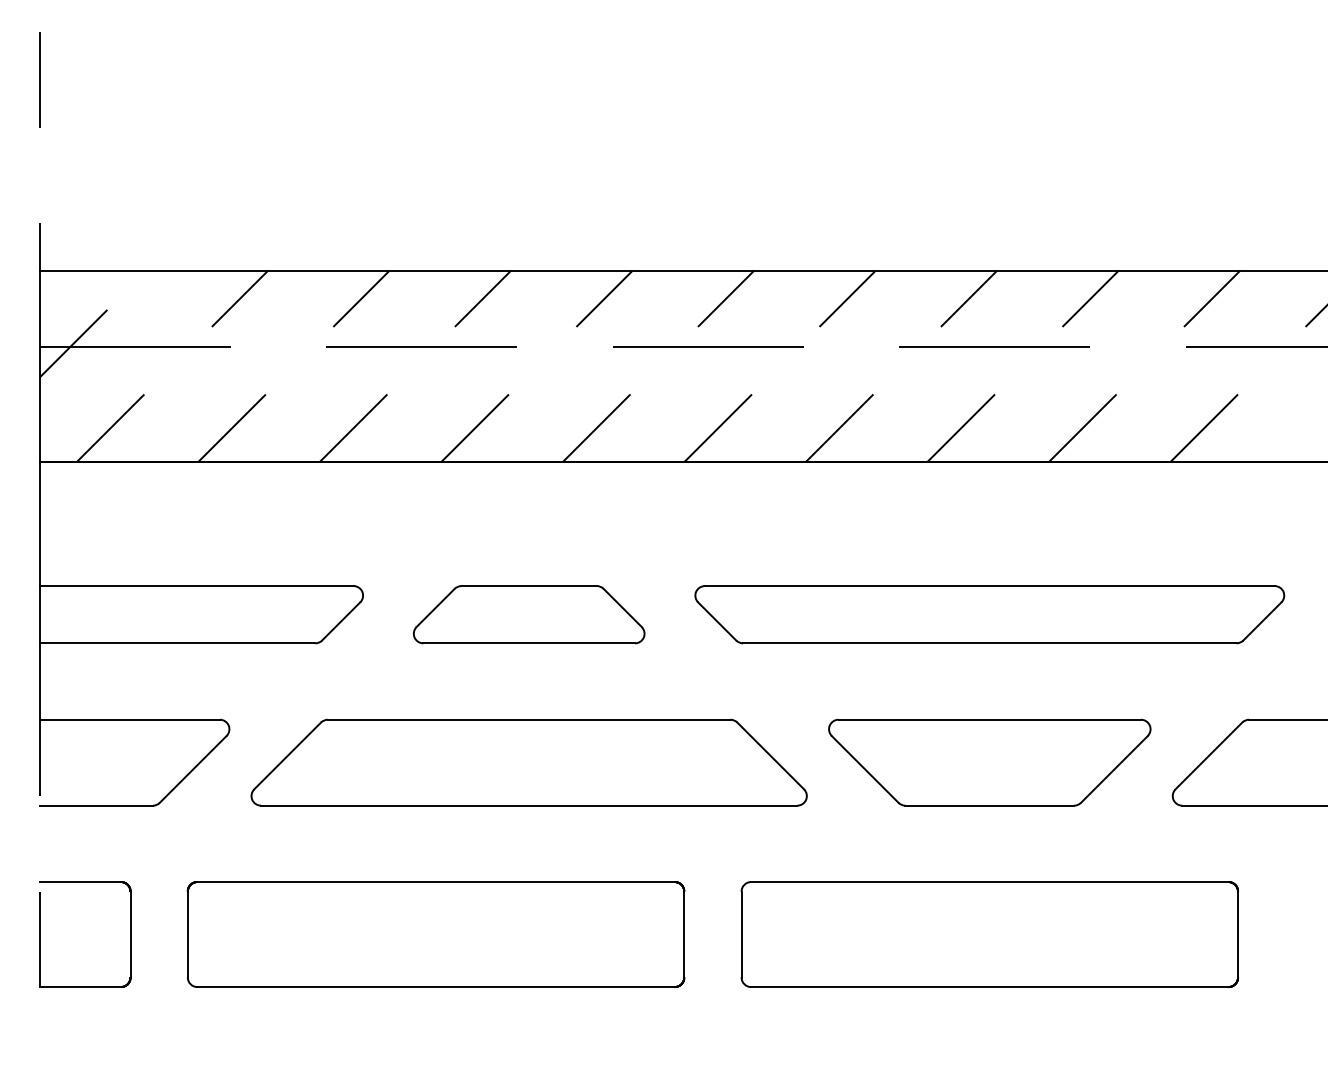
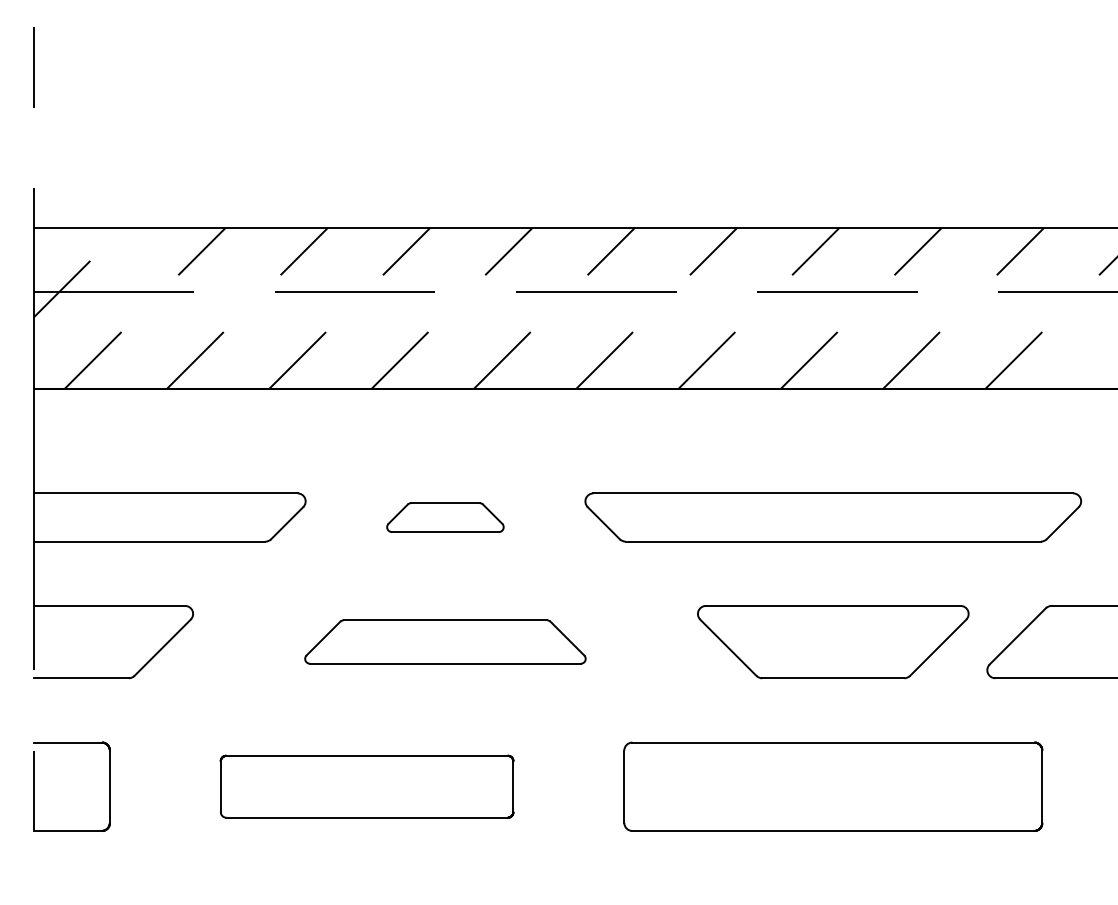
part: (528, 614) -> (444, 517), size x0.6
part: (528, 762) -> (444, 641), size x0.6
part: (435, 934) -> (366, 786), size x0.7

